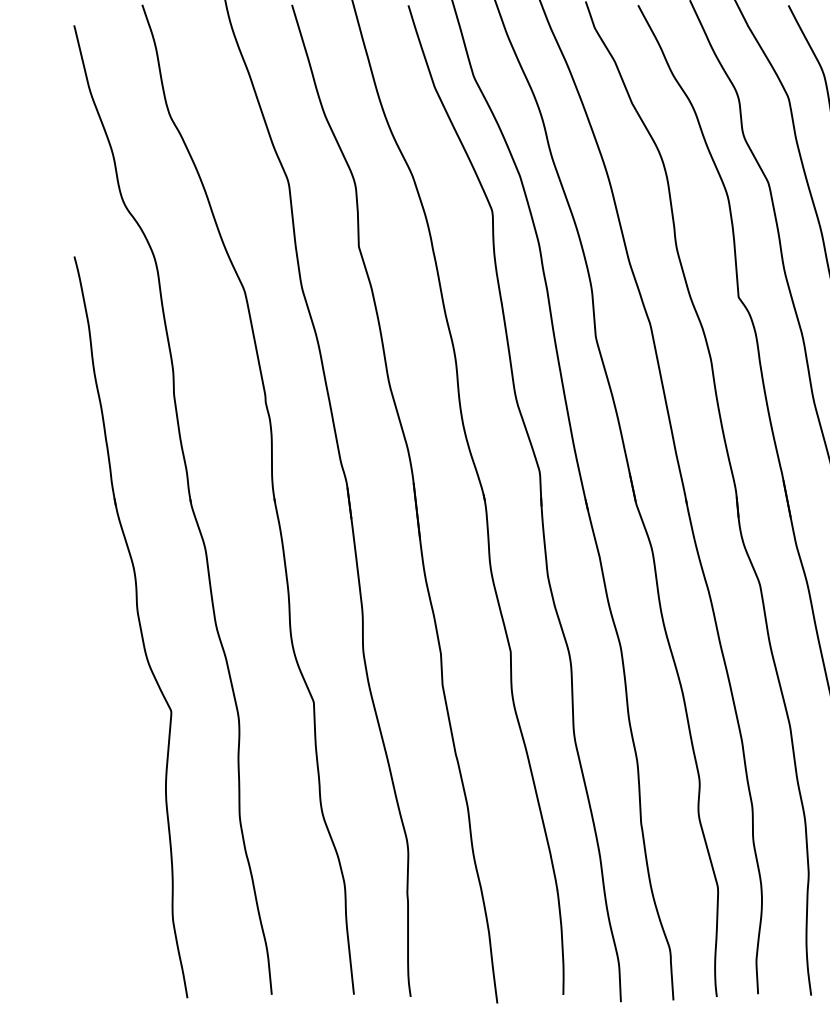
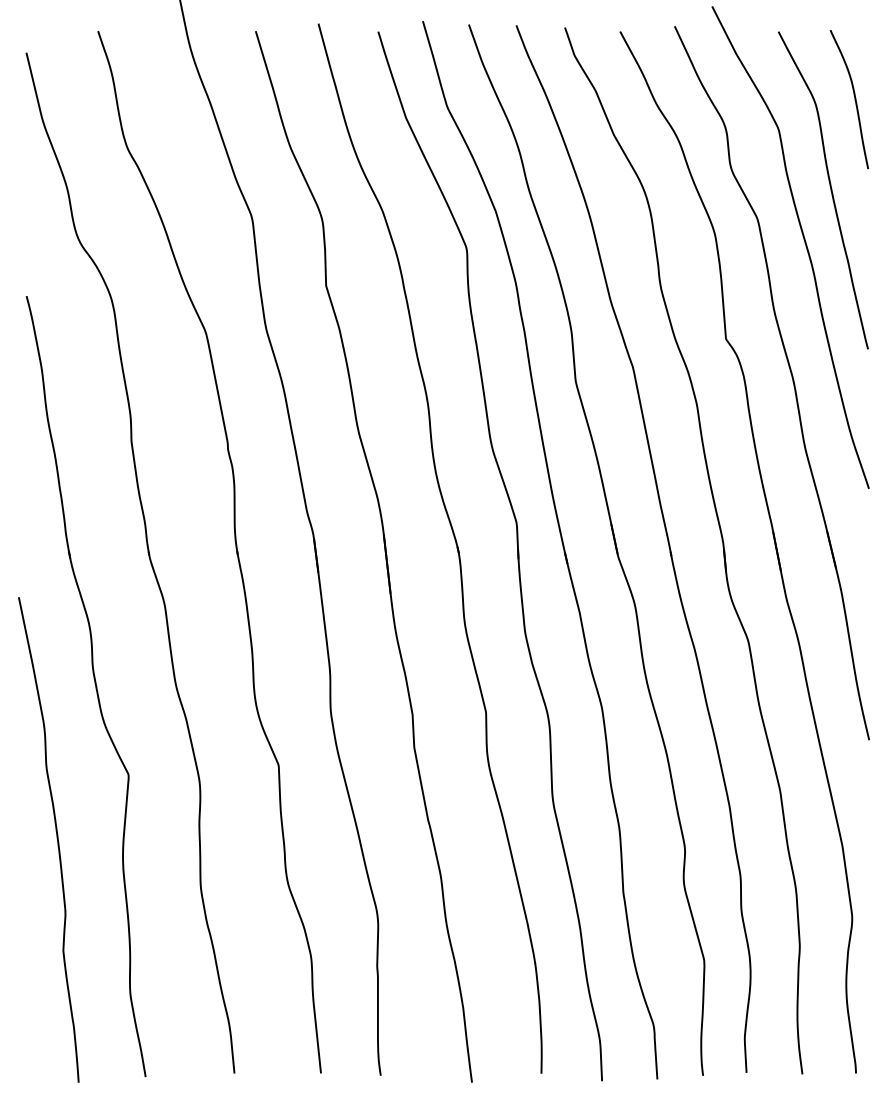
curve: (102, 771) -> (56, 838), added

